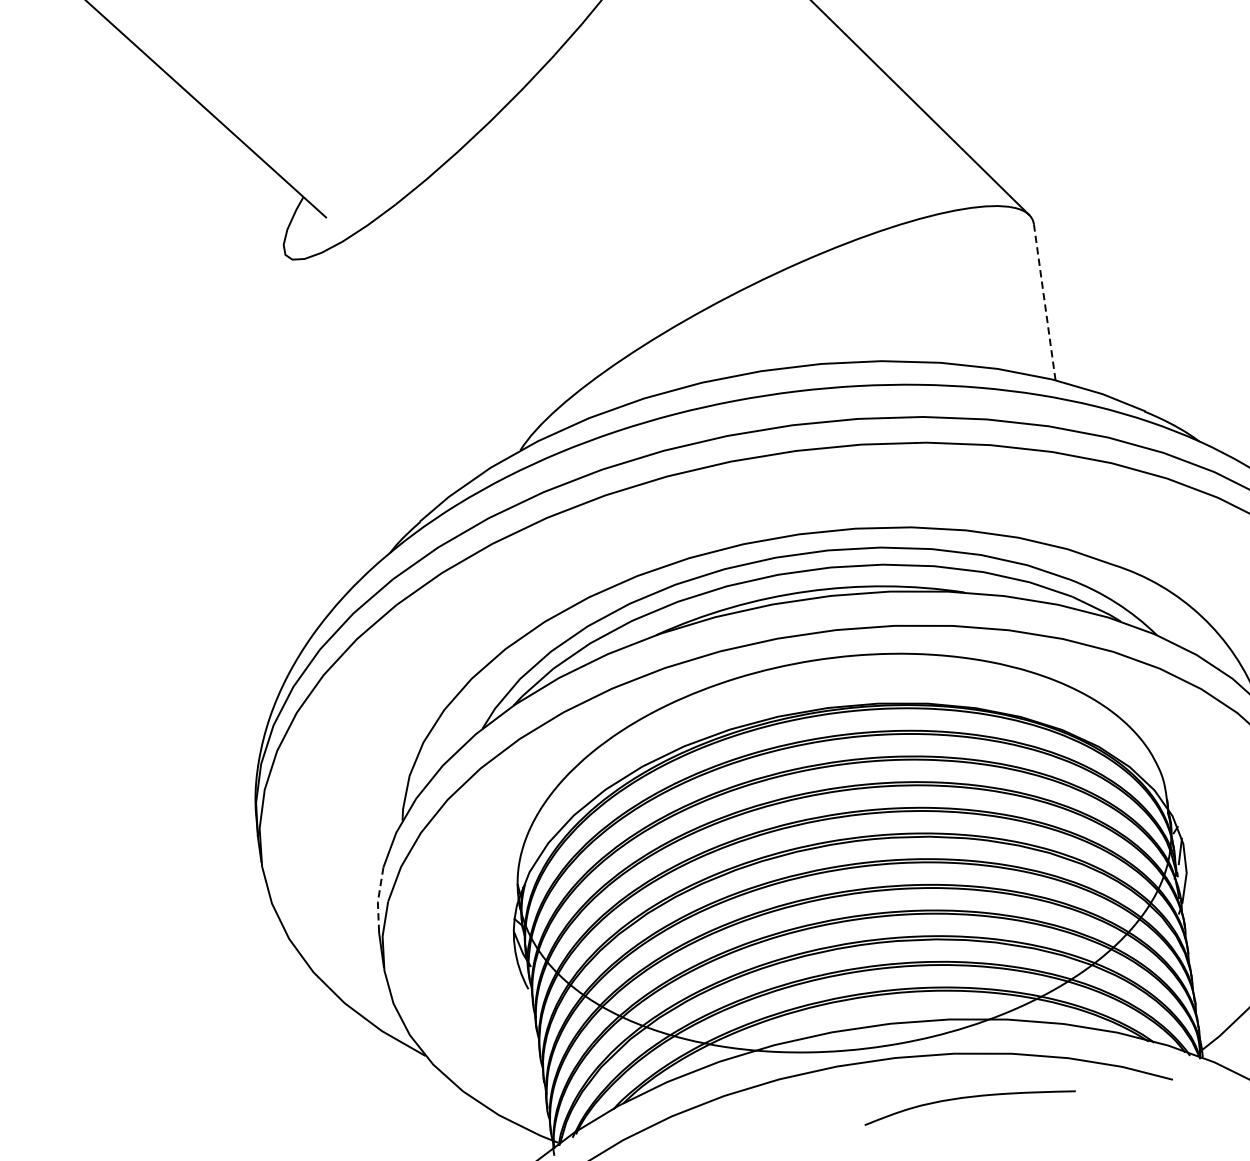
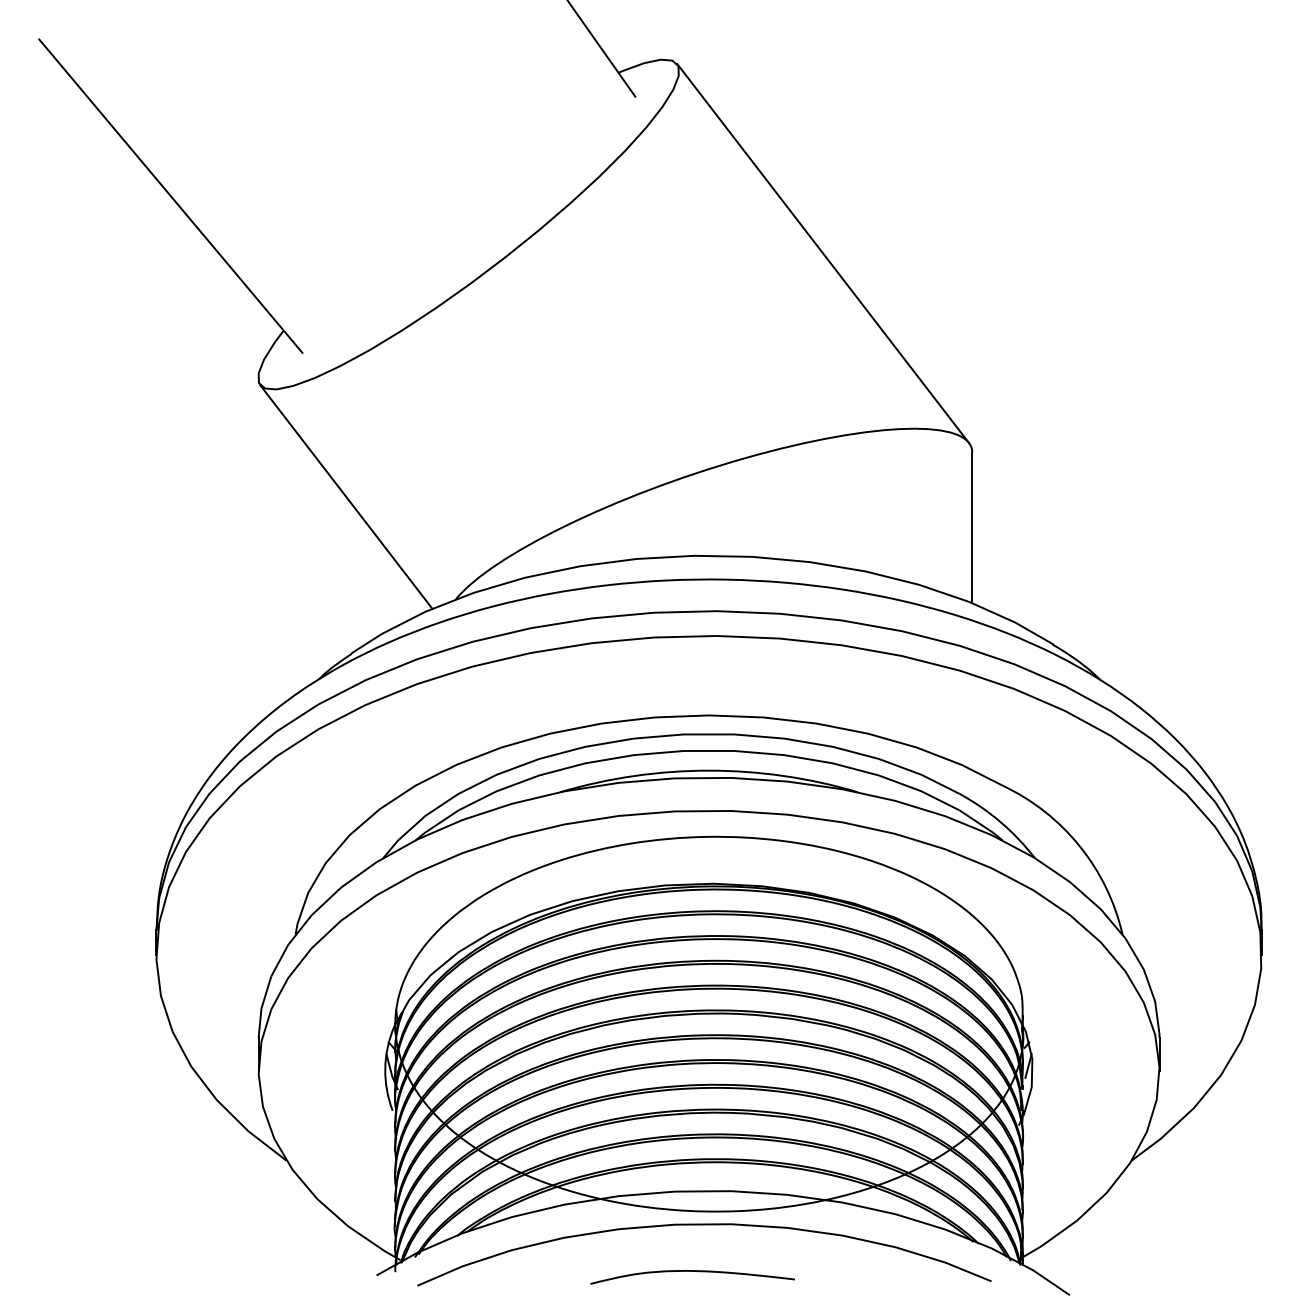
line: (1044, 301) -> (972, 527), dashed -> solid
line: (392, 359) -> (346, 496), added
line: (377, 901) -> (261, 1007), dashed -> solid
curve: (968, 1097) -> (692, 1271), moved

